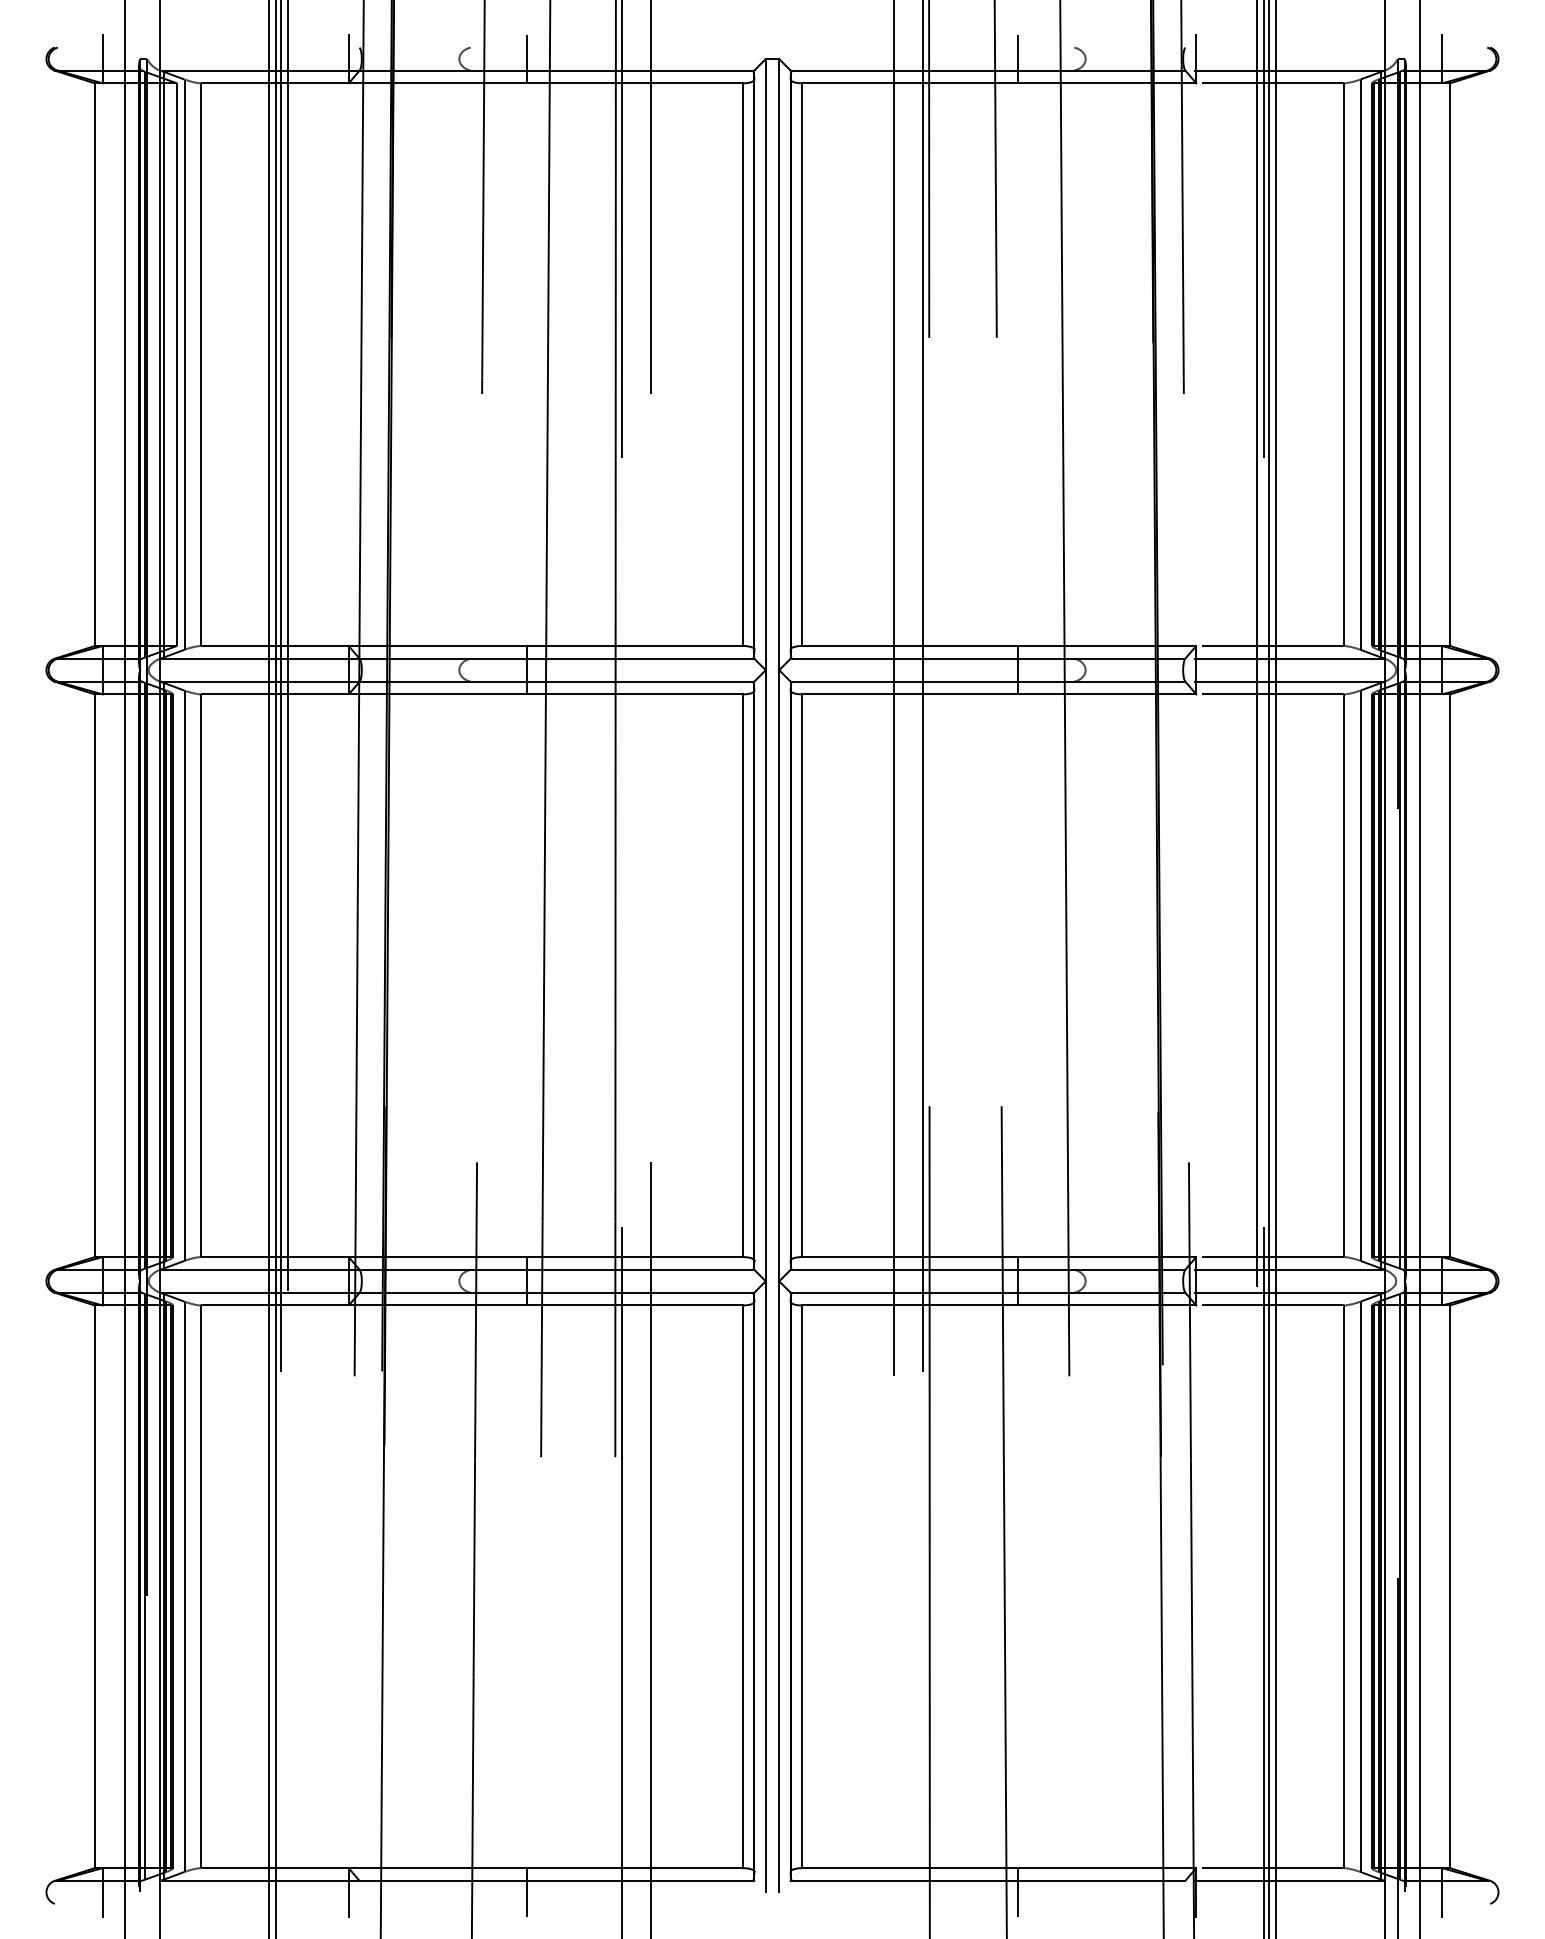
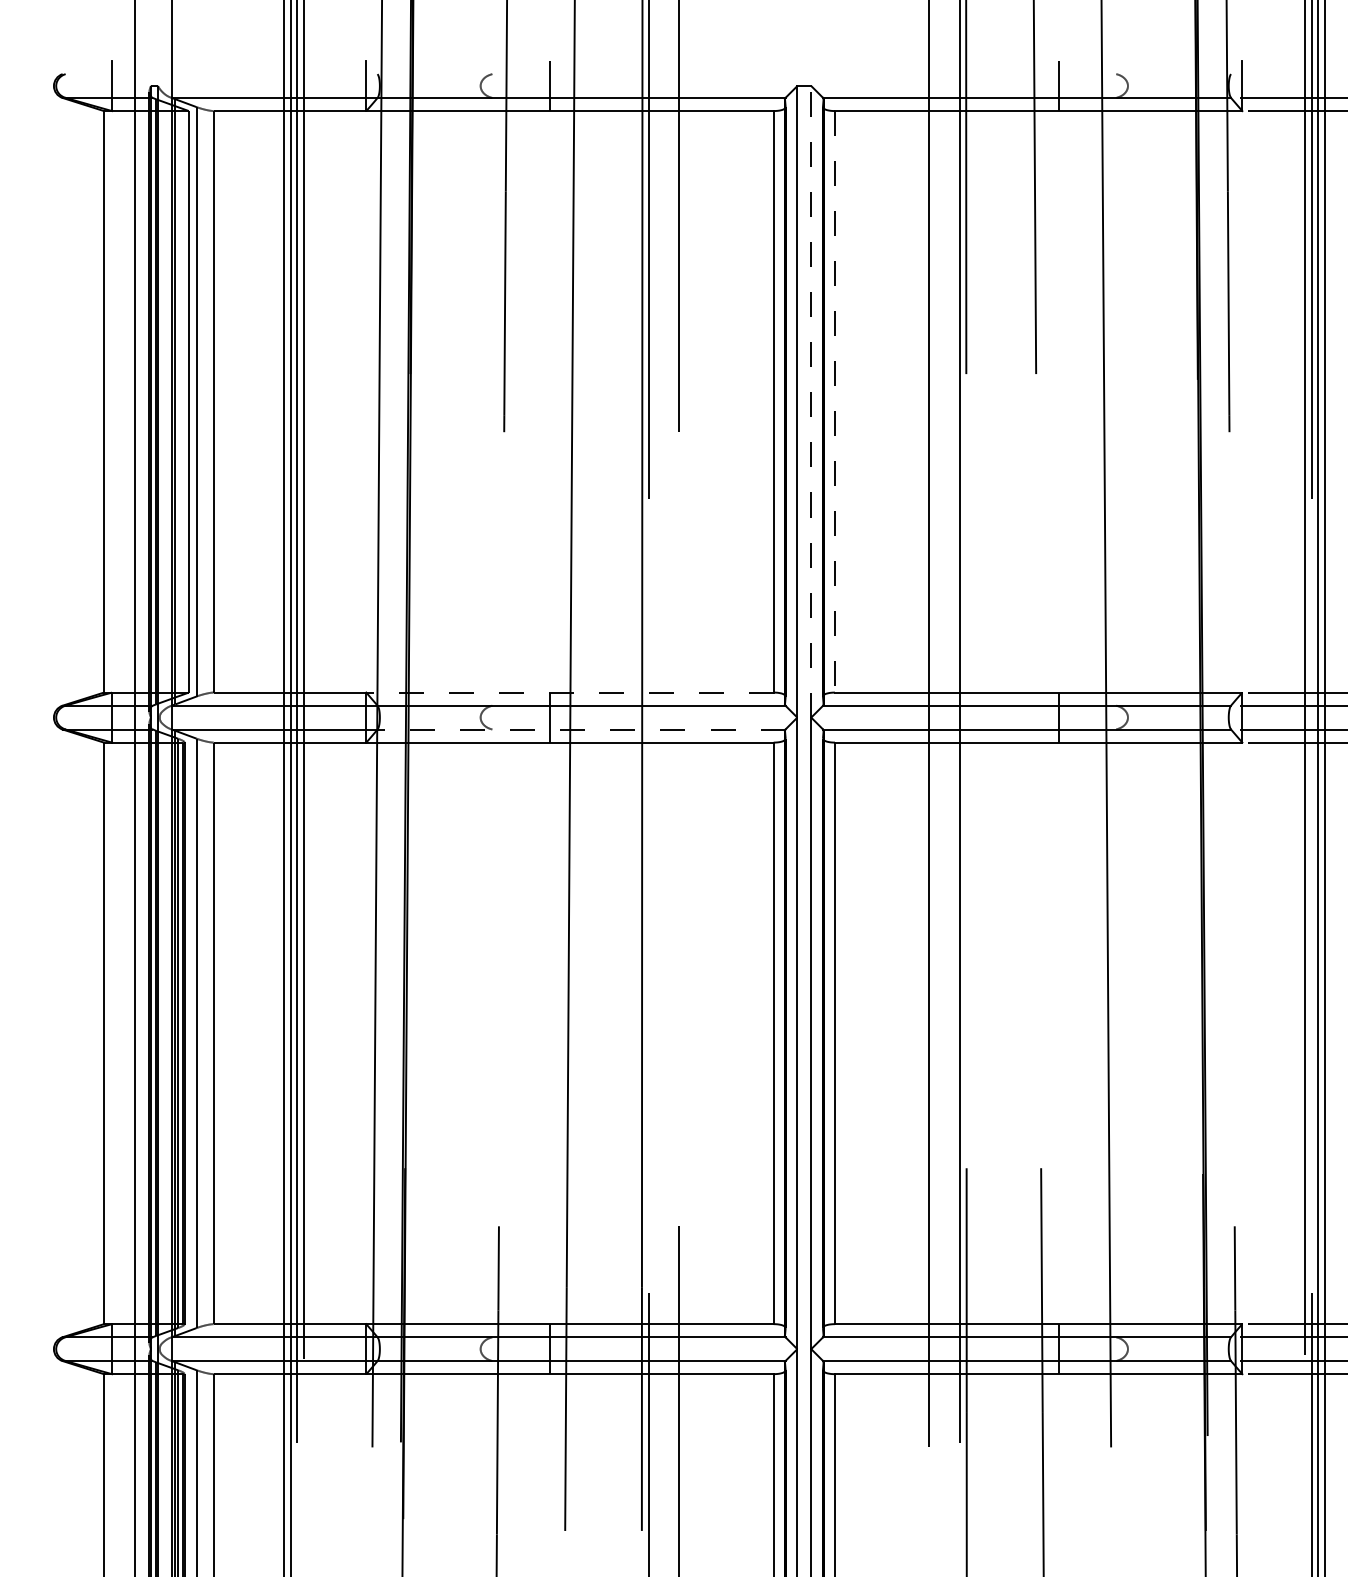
line: (779, 364) -> (811, 401), solid -> dashed
line: (802, 365) -> (835, 402), solid -> dashed
line: (545, 646) -> (569, 693), solid -> dashed
line: (556, 681) -> (581, 729), solid -> dashed

